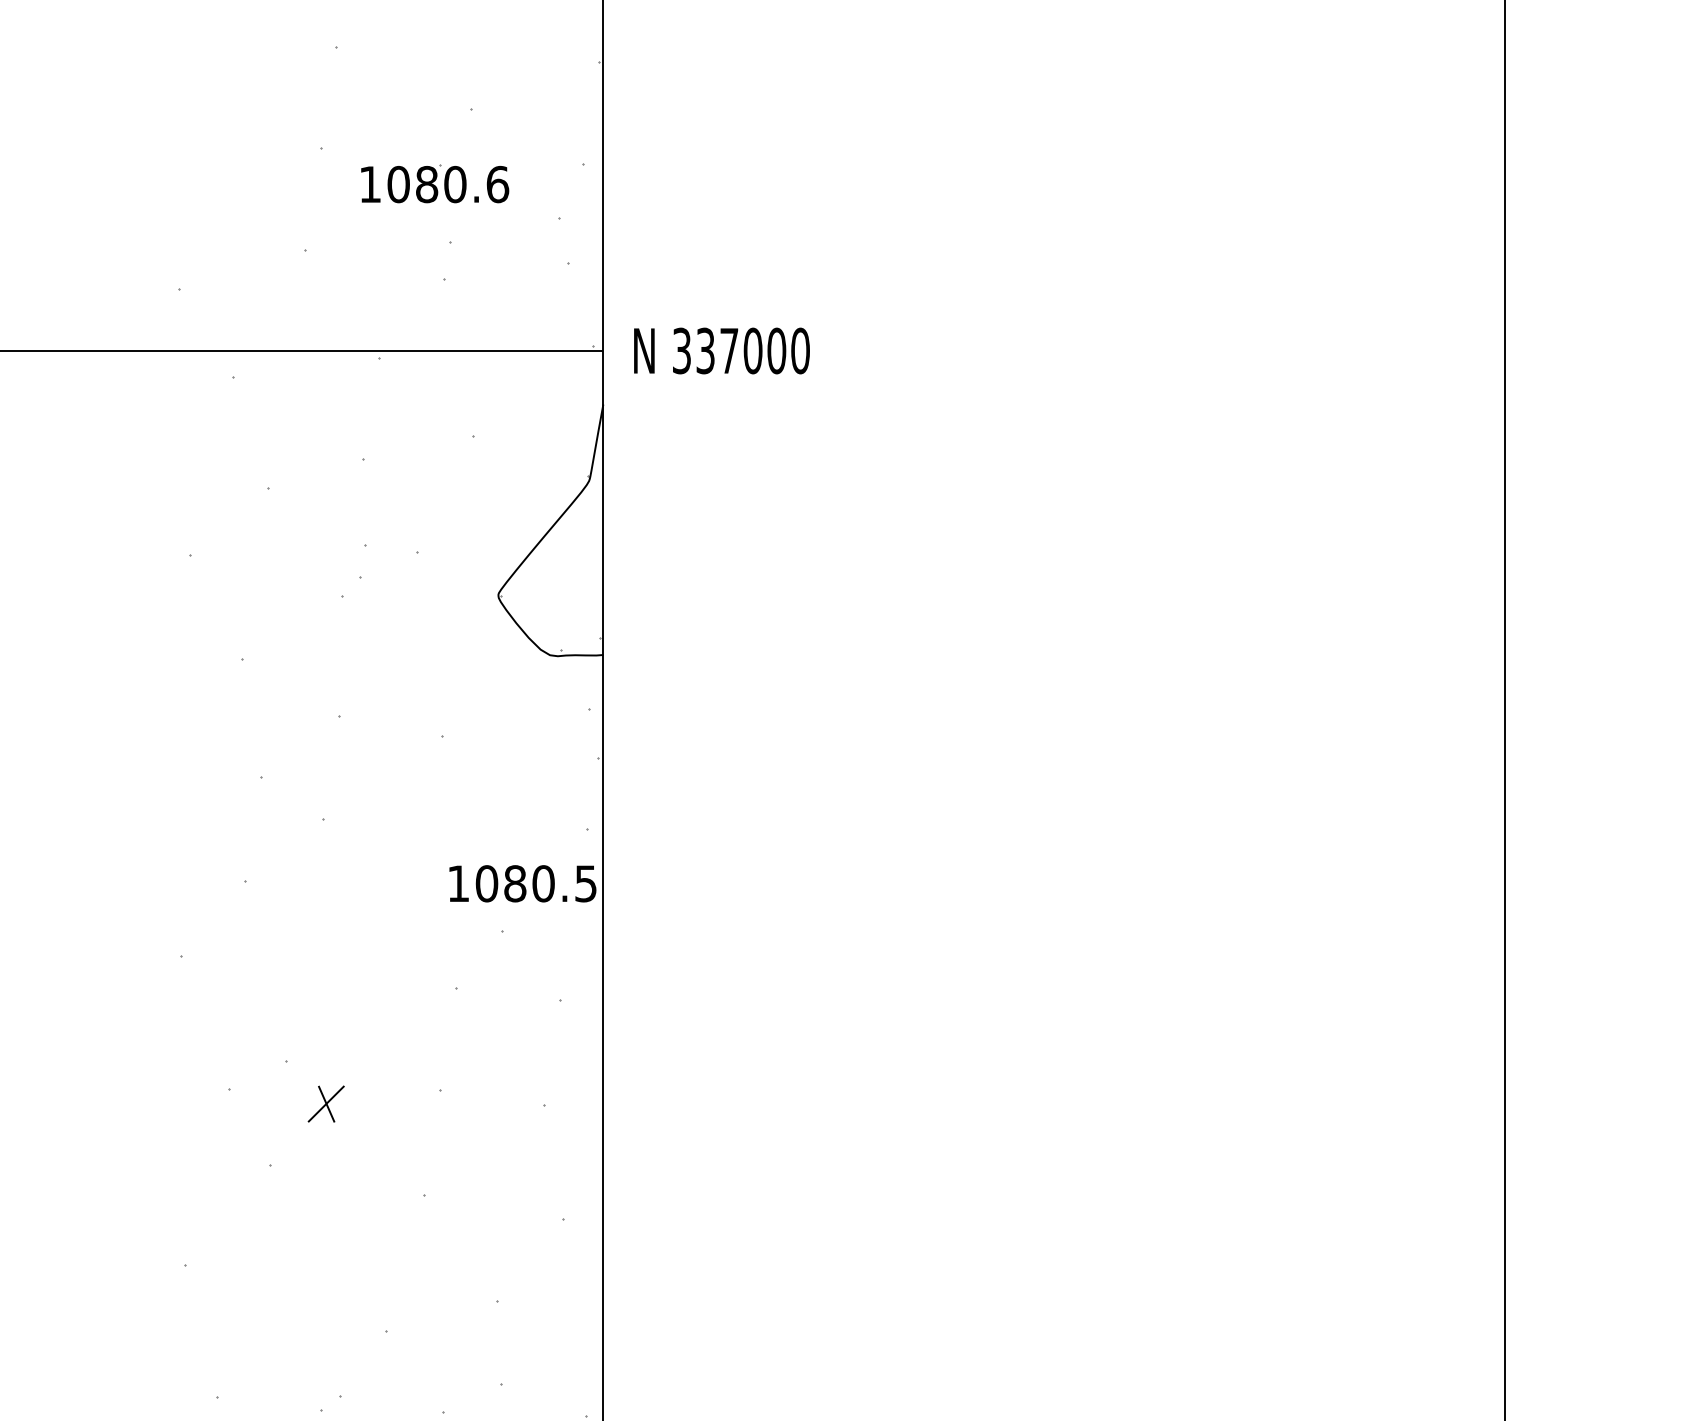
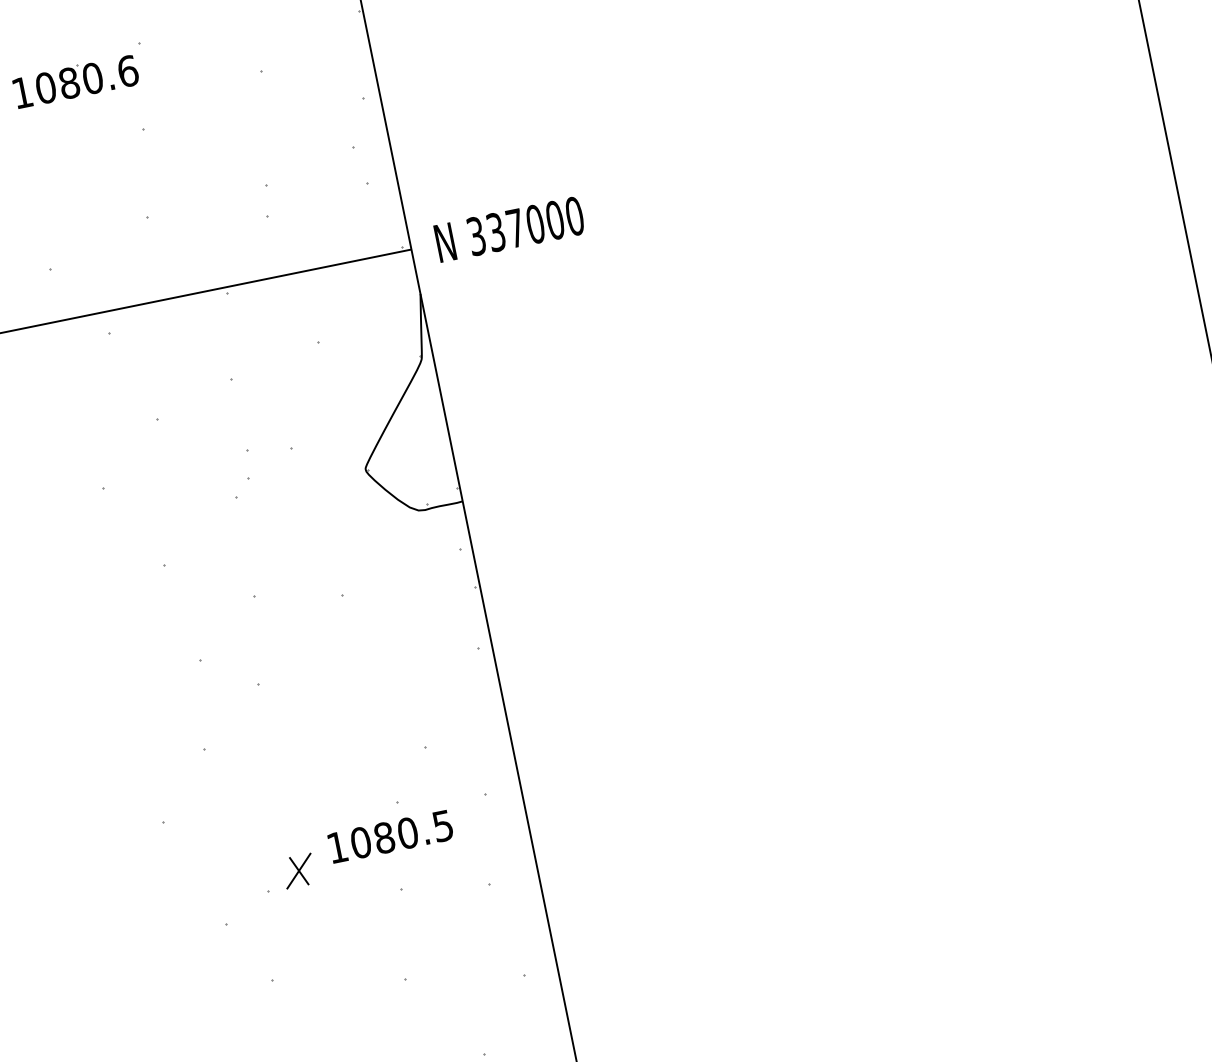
part: (435, 183) -> (76, 80), moved
text: (522, 883) -> (390, 836), moved
part: (325, 1103) -> (298, 870), moved

